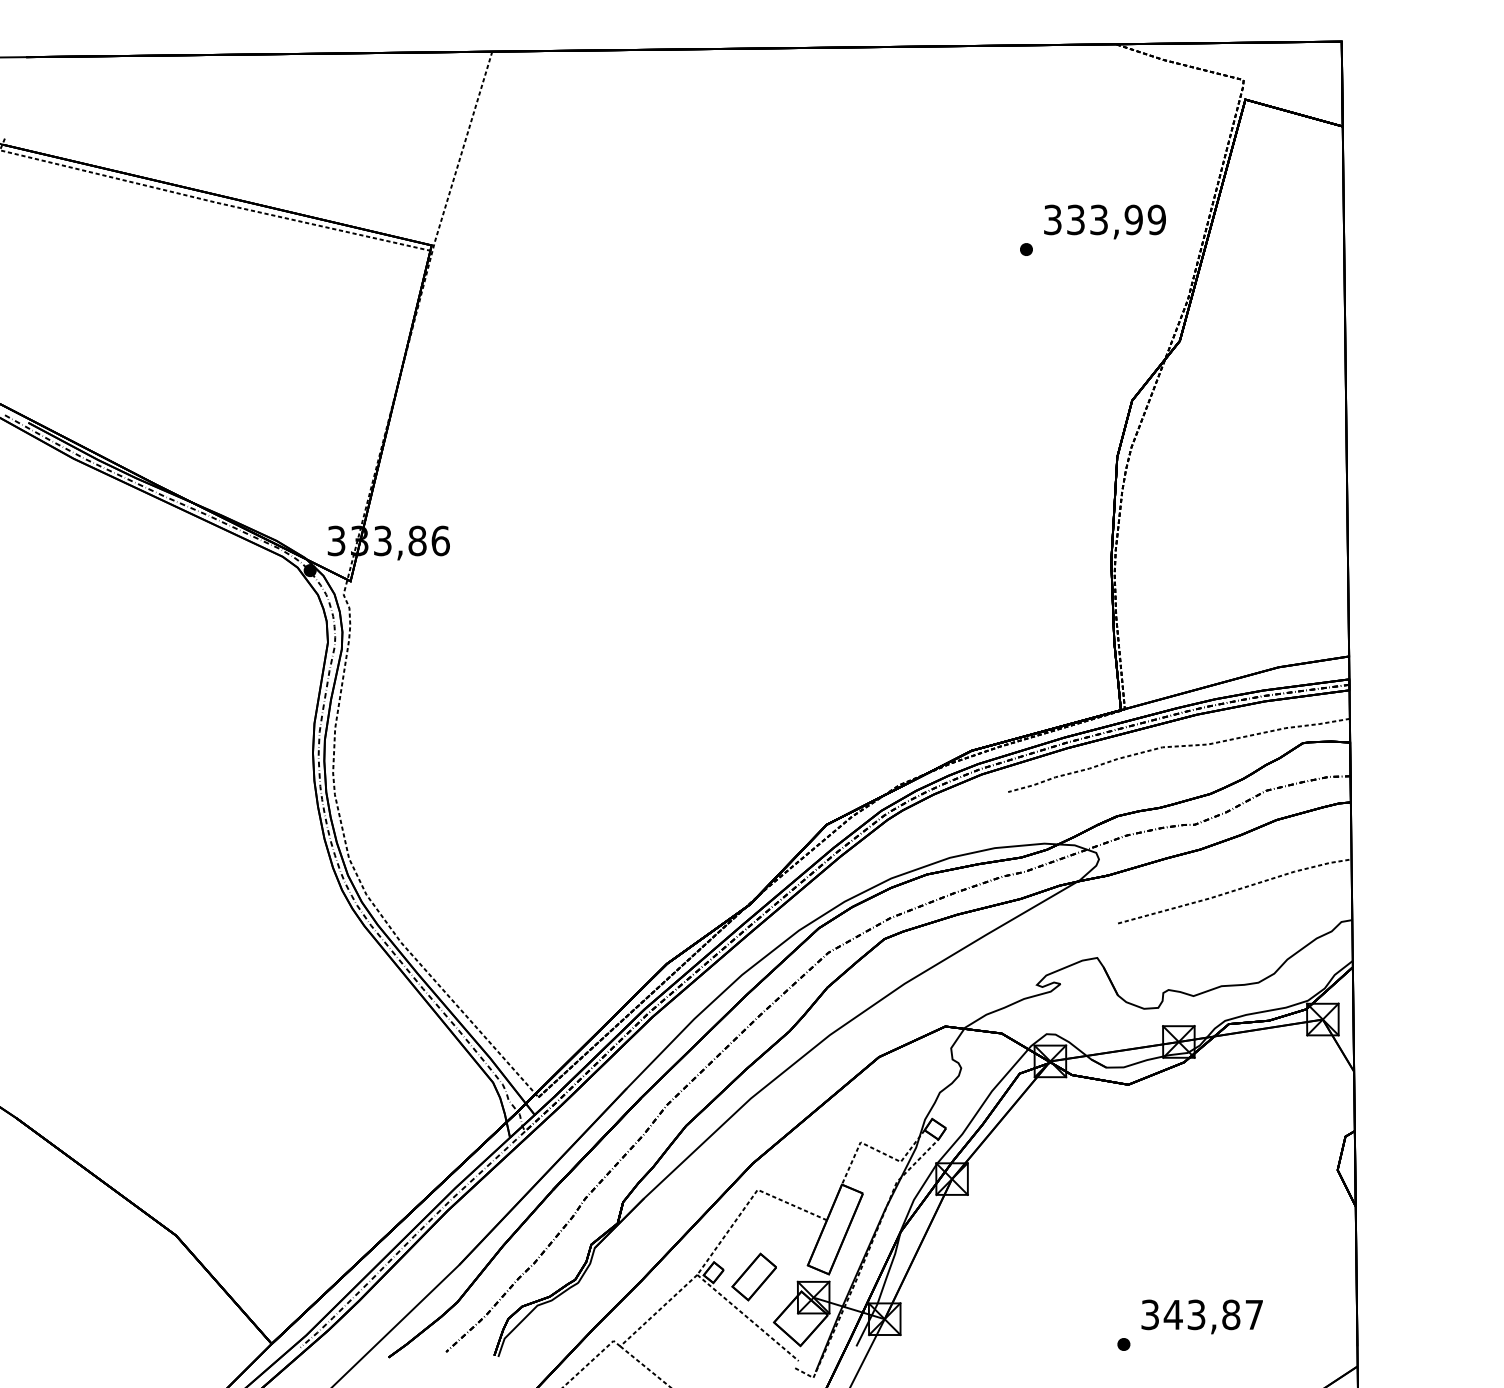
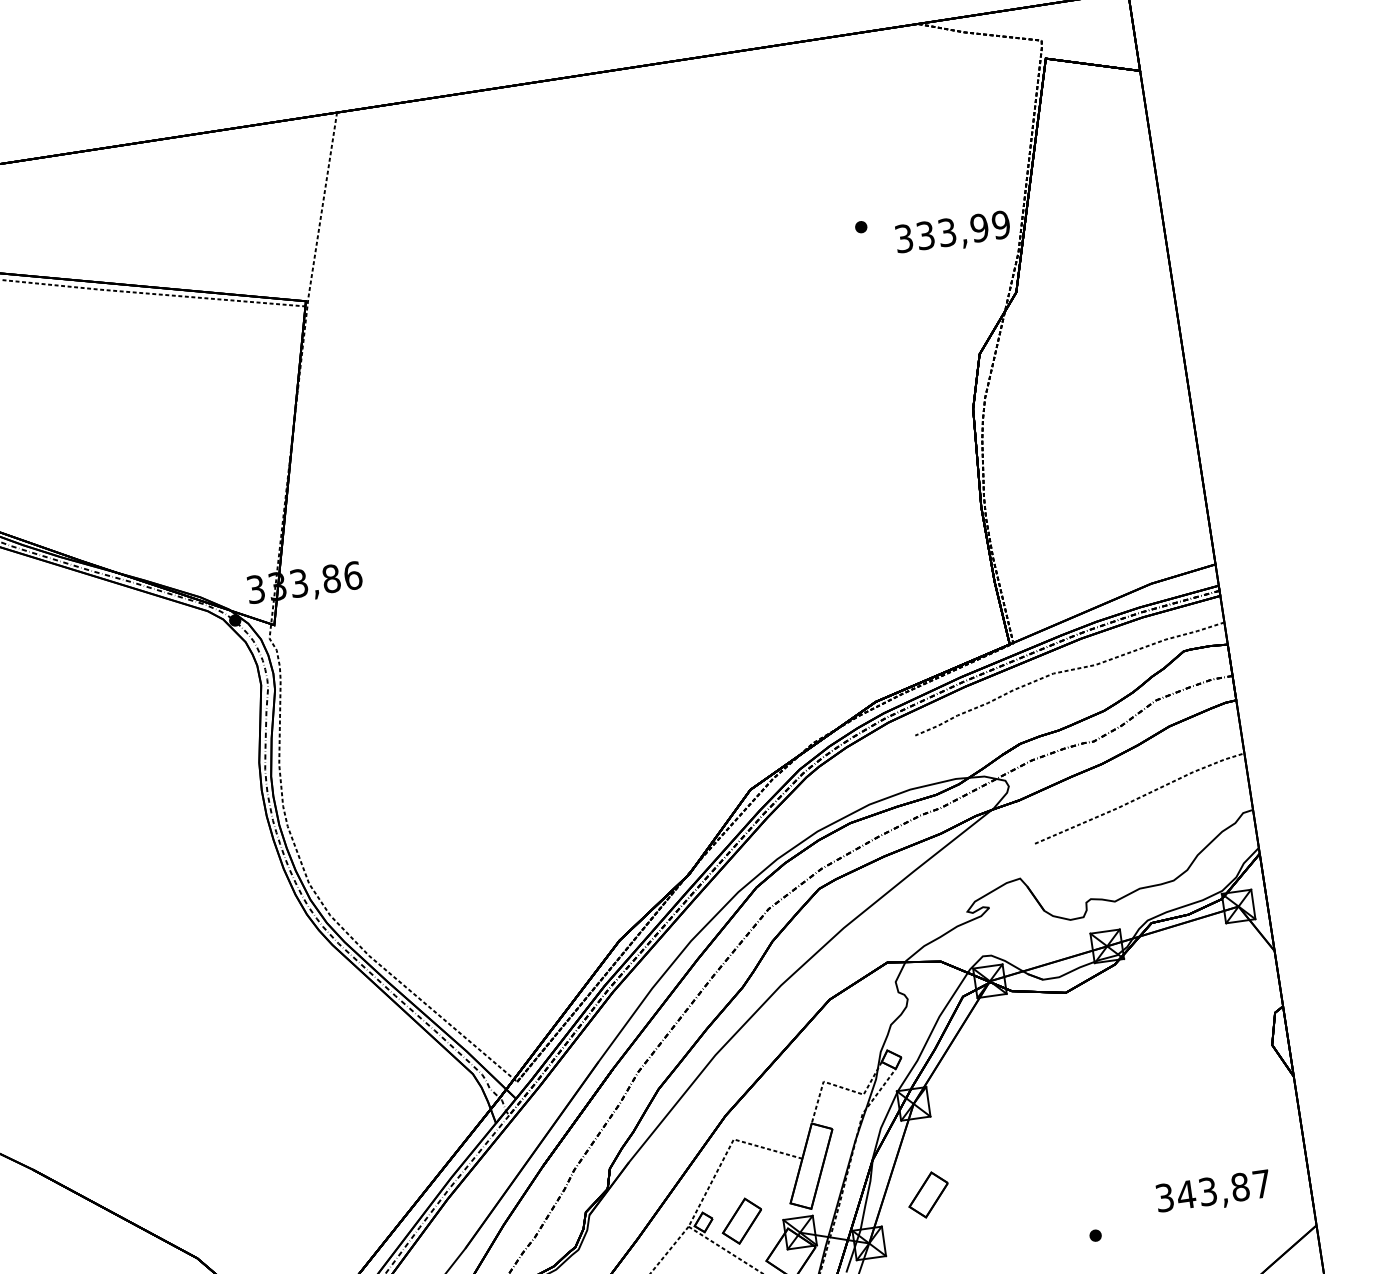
text: (1104, 221) -> (952, 233), moved
part: (953, 1276) -> (927, 1194), added
text: (1201, 1316) -> (1212, 1192), moved

